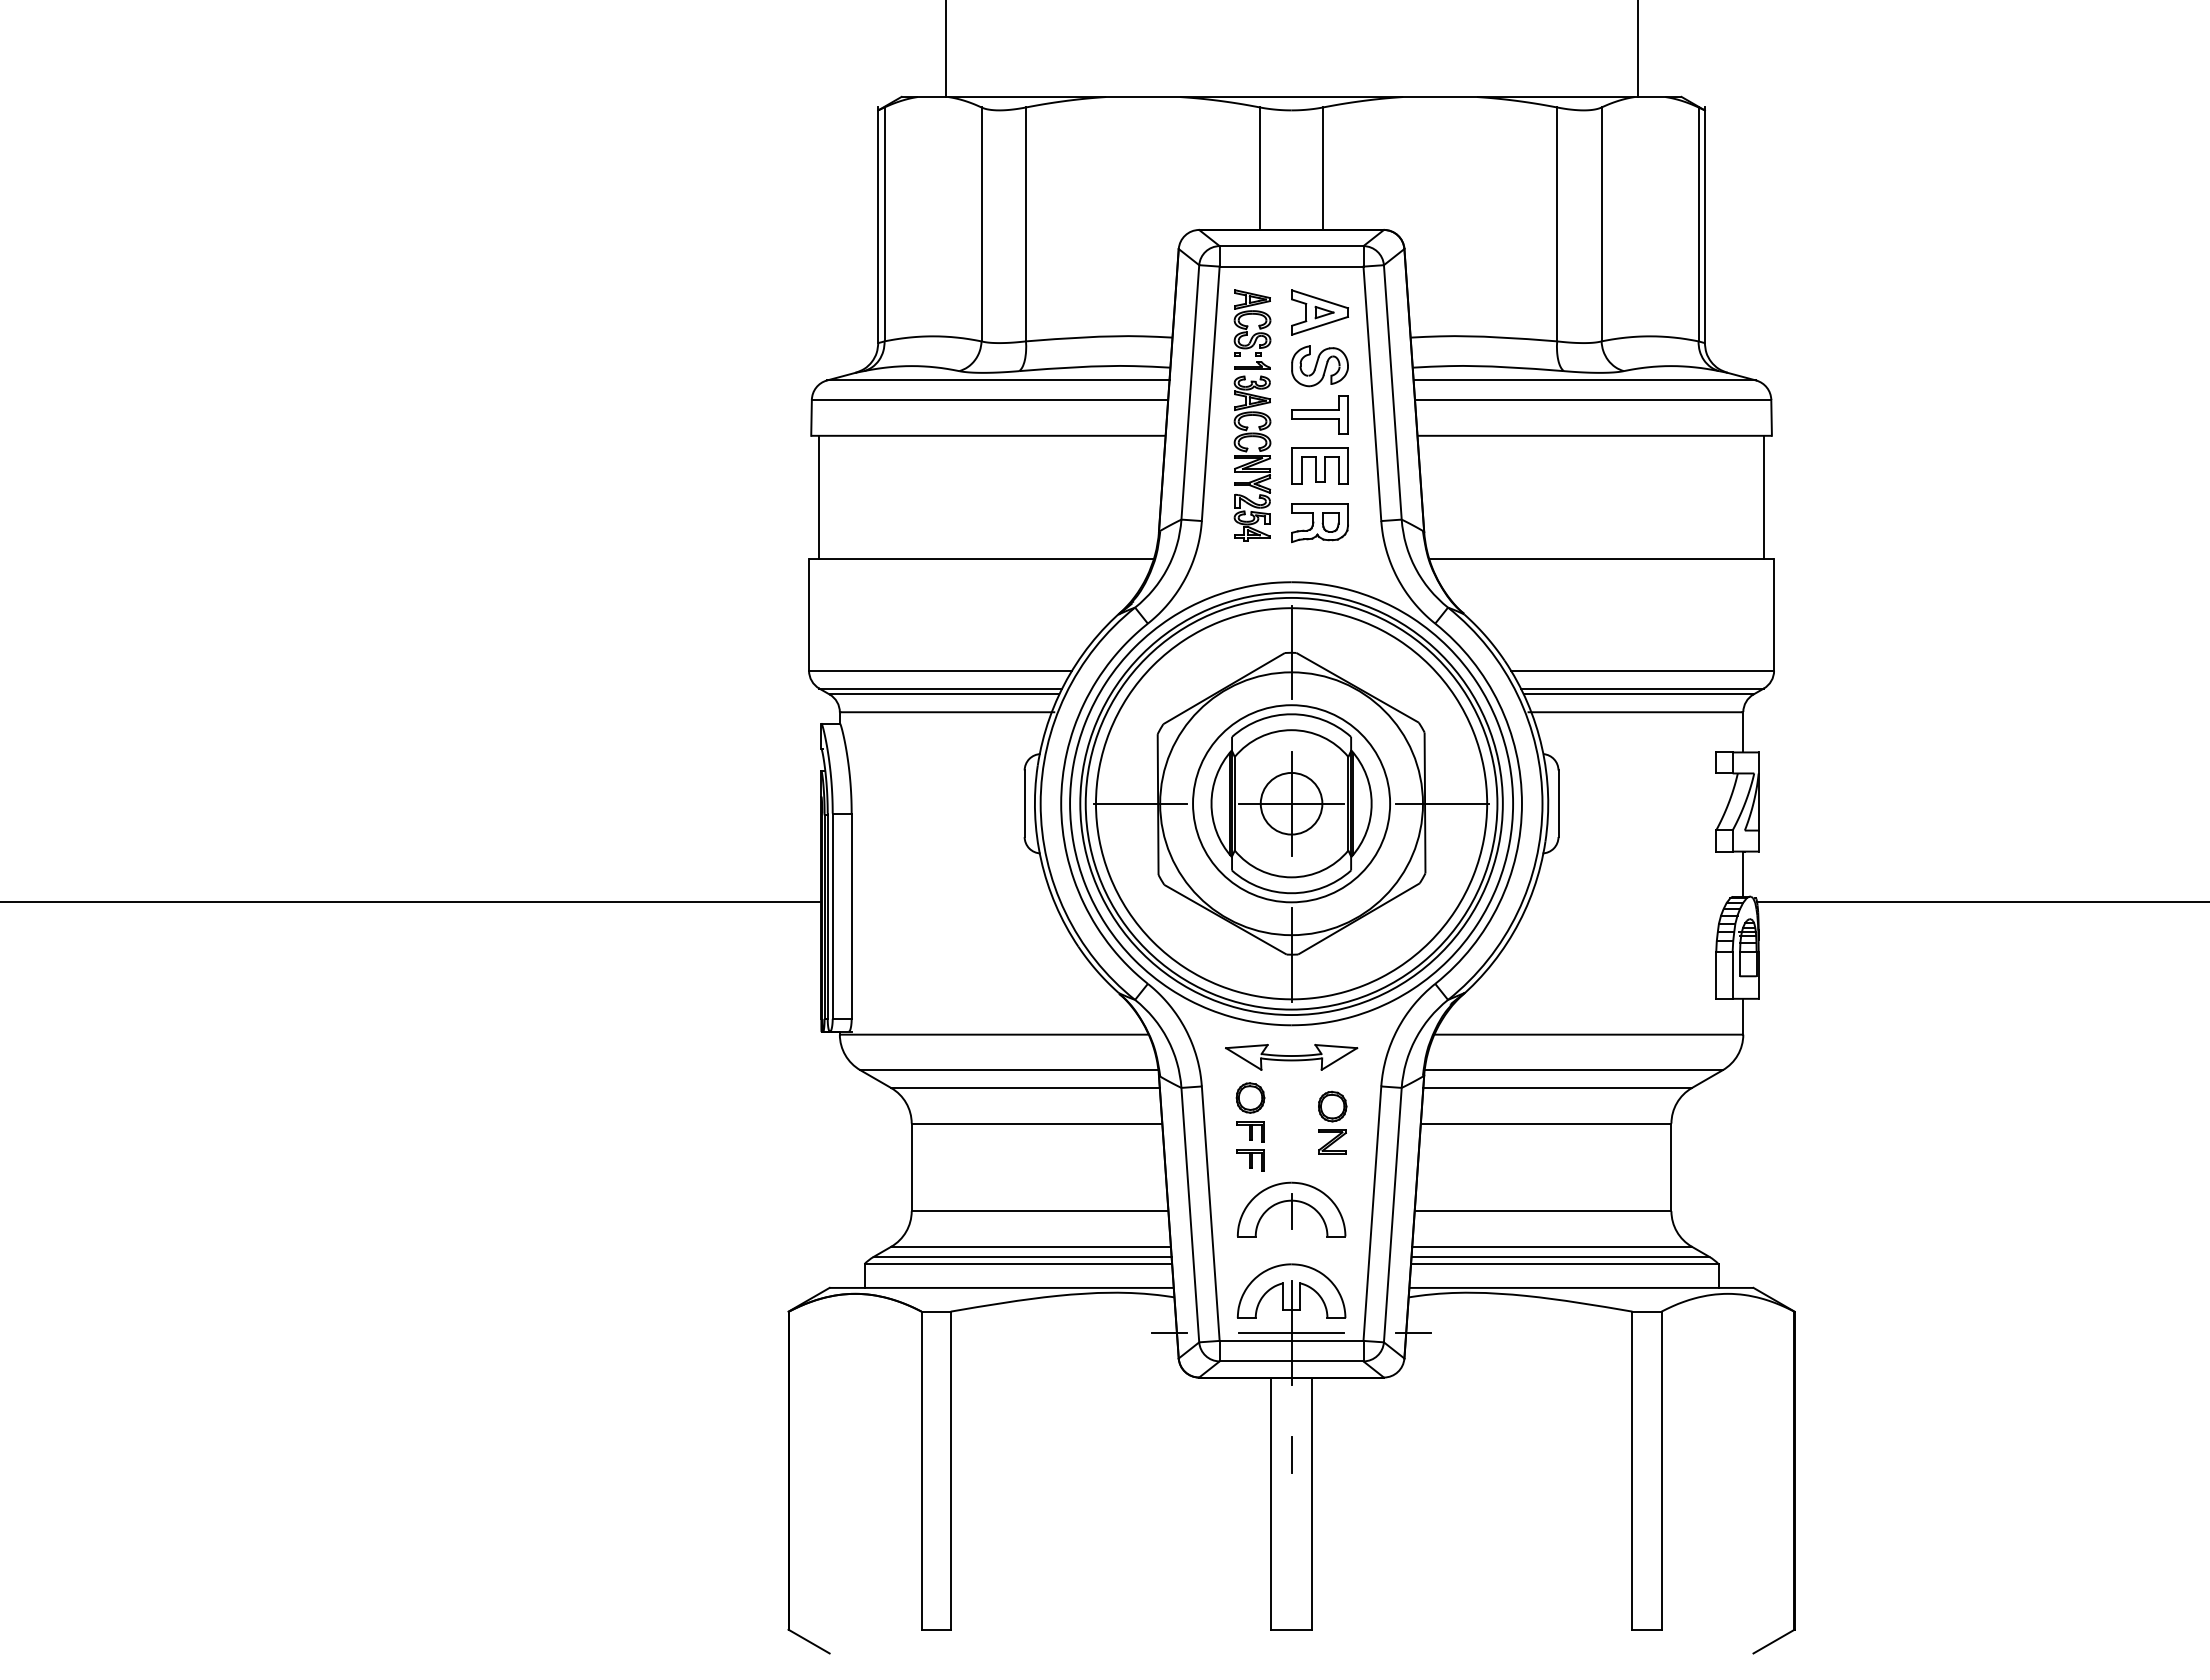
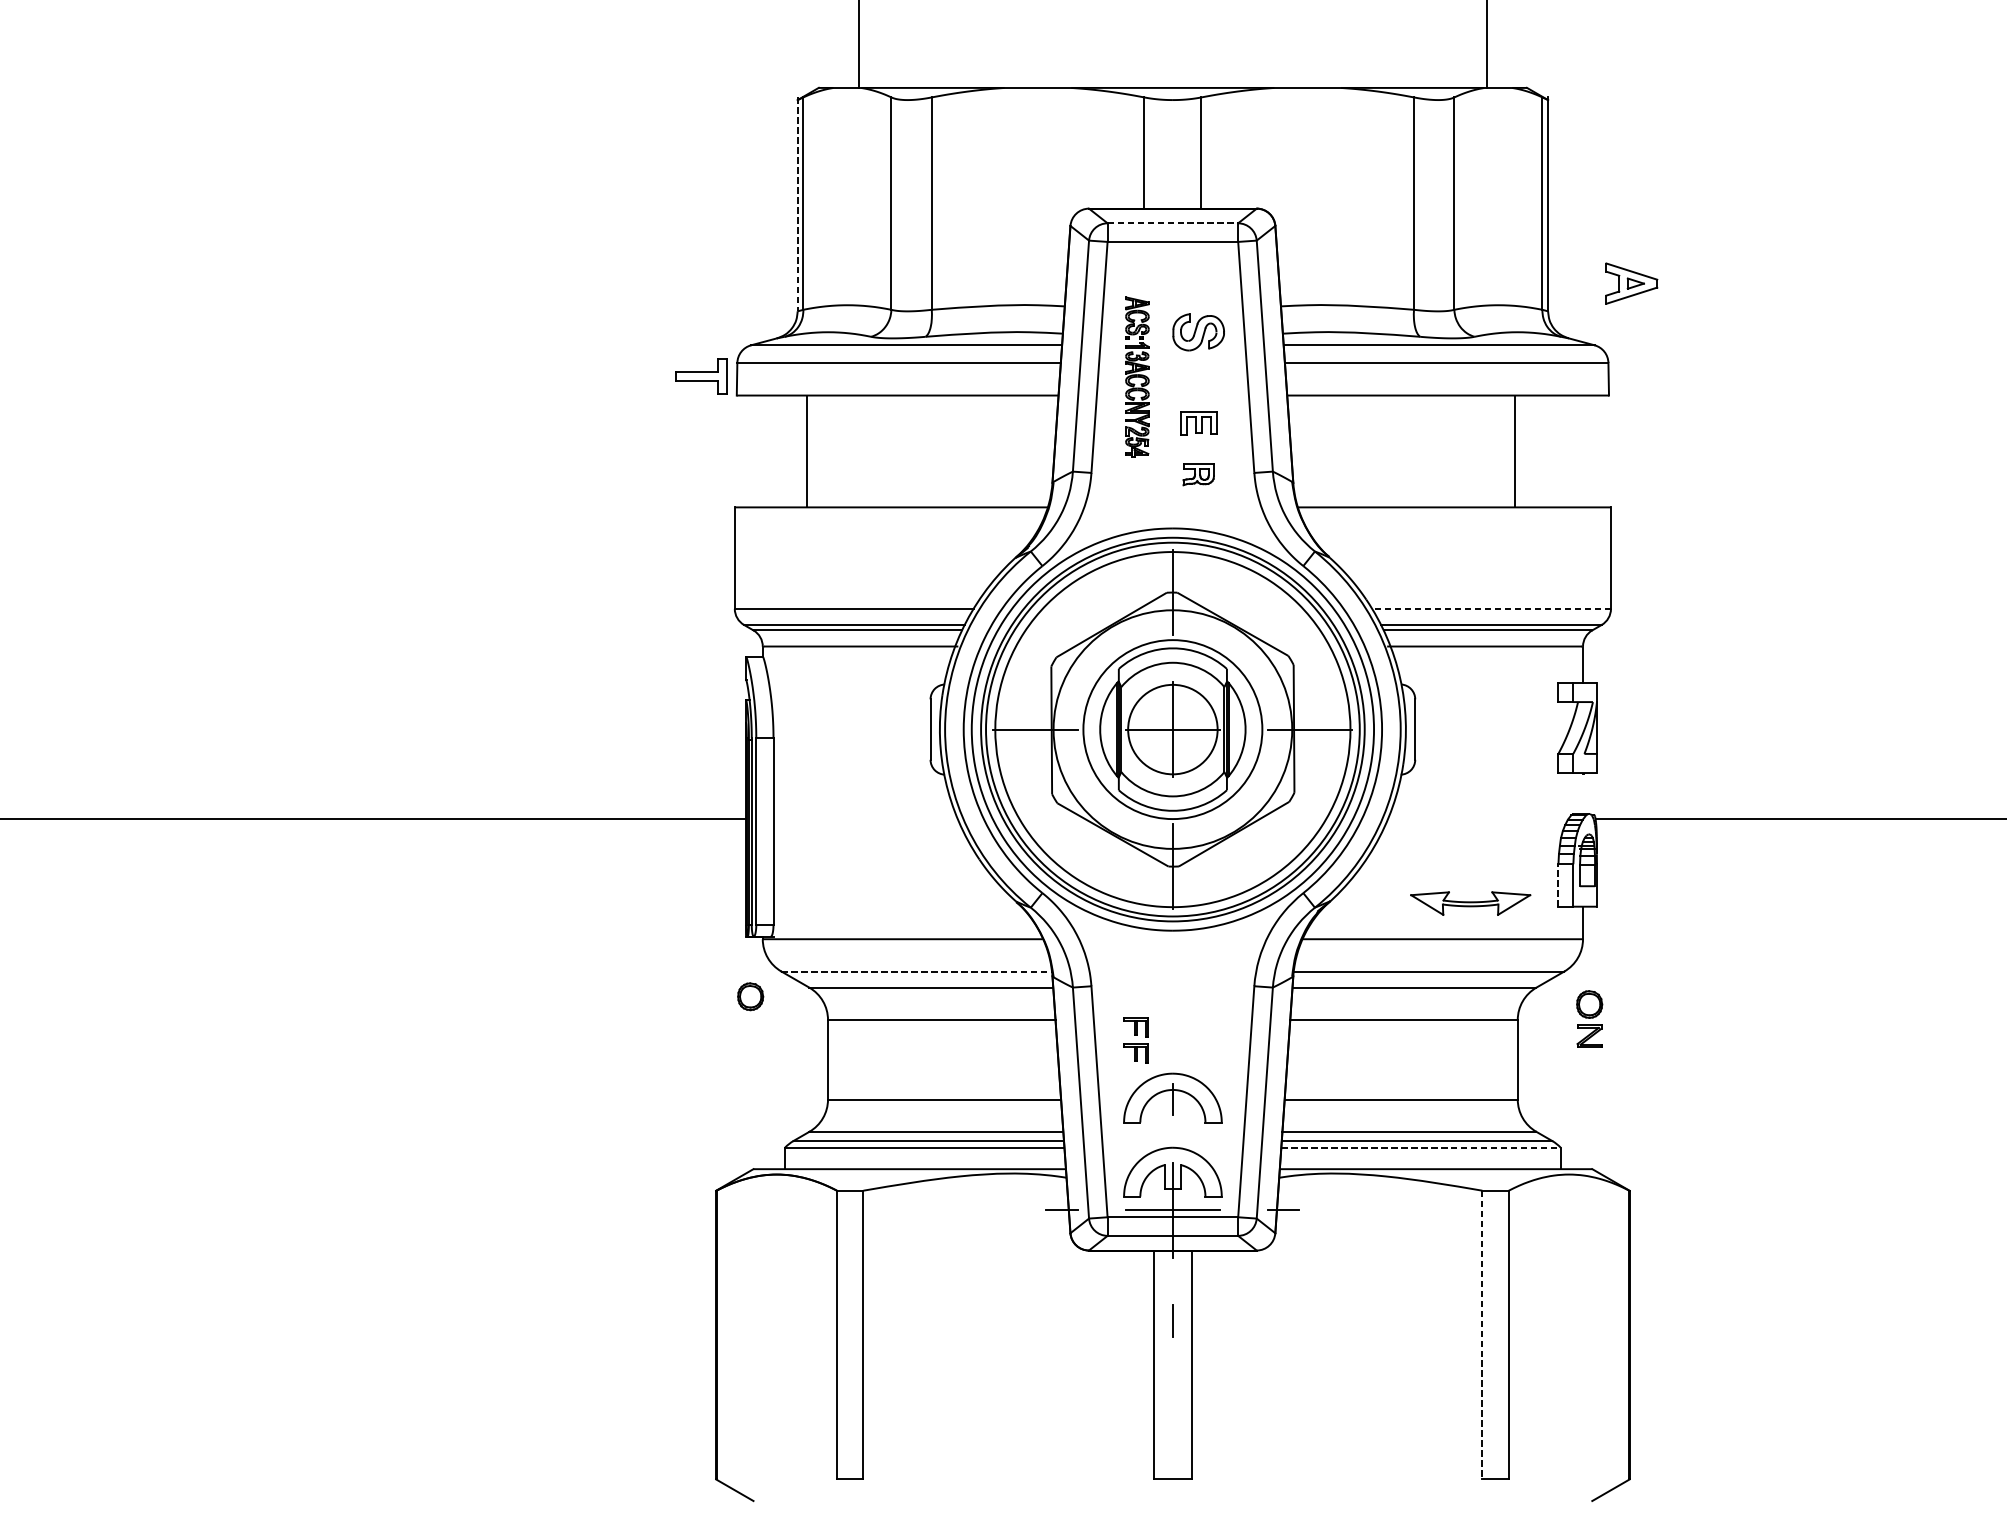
line: (878, 225) -> (797, 204), solid -> dashed
line: (1291, 246) -> (1172, 223), solid -> dashed
part: (1319, 312) -> (1631, 283), moved
part: (1319, 414) -> (700, 376), moved
part: (1252, 415) -> (1137, 377), size x0.7
part: (1319, 465) -> (1198, 422), size x0.7
line: (819, 497) -> (806, 451), moved
line: (1763, 497) -> (1515, 451), moved
part: (1319, 523) -> (1198, 475), size x0.6
line: (1642, 670) -> (1491, 608), solid -> dashed
circle: (1291, 803) -> (1172, 729), size x1.6
line: (1743, 873) -> (1583, 792), removed
line: (1716, 974) -> (1558, 884), solid -> dashed
part: (1291, 1057) -> (1470, 903), moved
line: (1009, 1070) -> (916, 971), solid -> dashed
part: (1250, 1097) -> (750, 996), moved
part: (1332, 1122) -> (1589, 1018), moved
line: (1564, 1264) -> (1420, 1147), solid -> dashed
line: (1632, 1471) -> (1482, 1335), solid -> dashed

